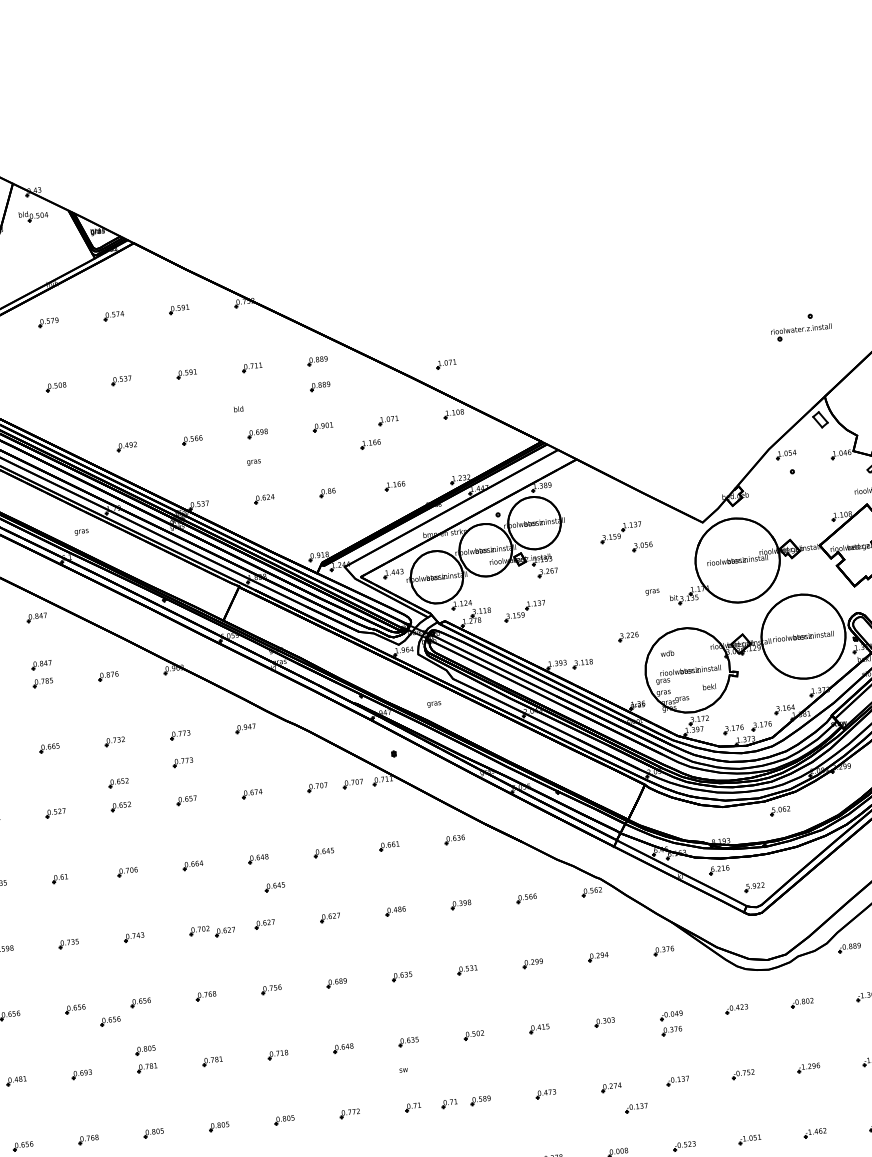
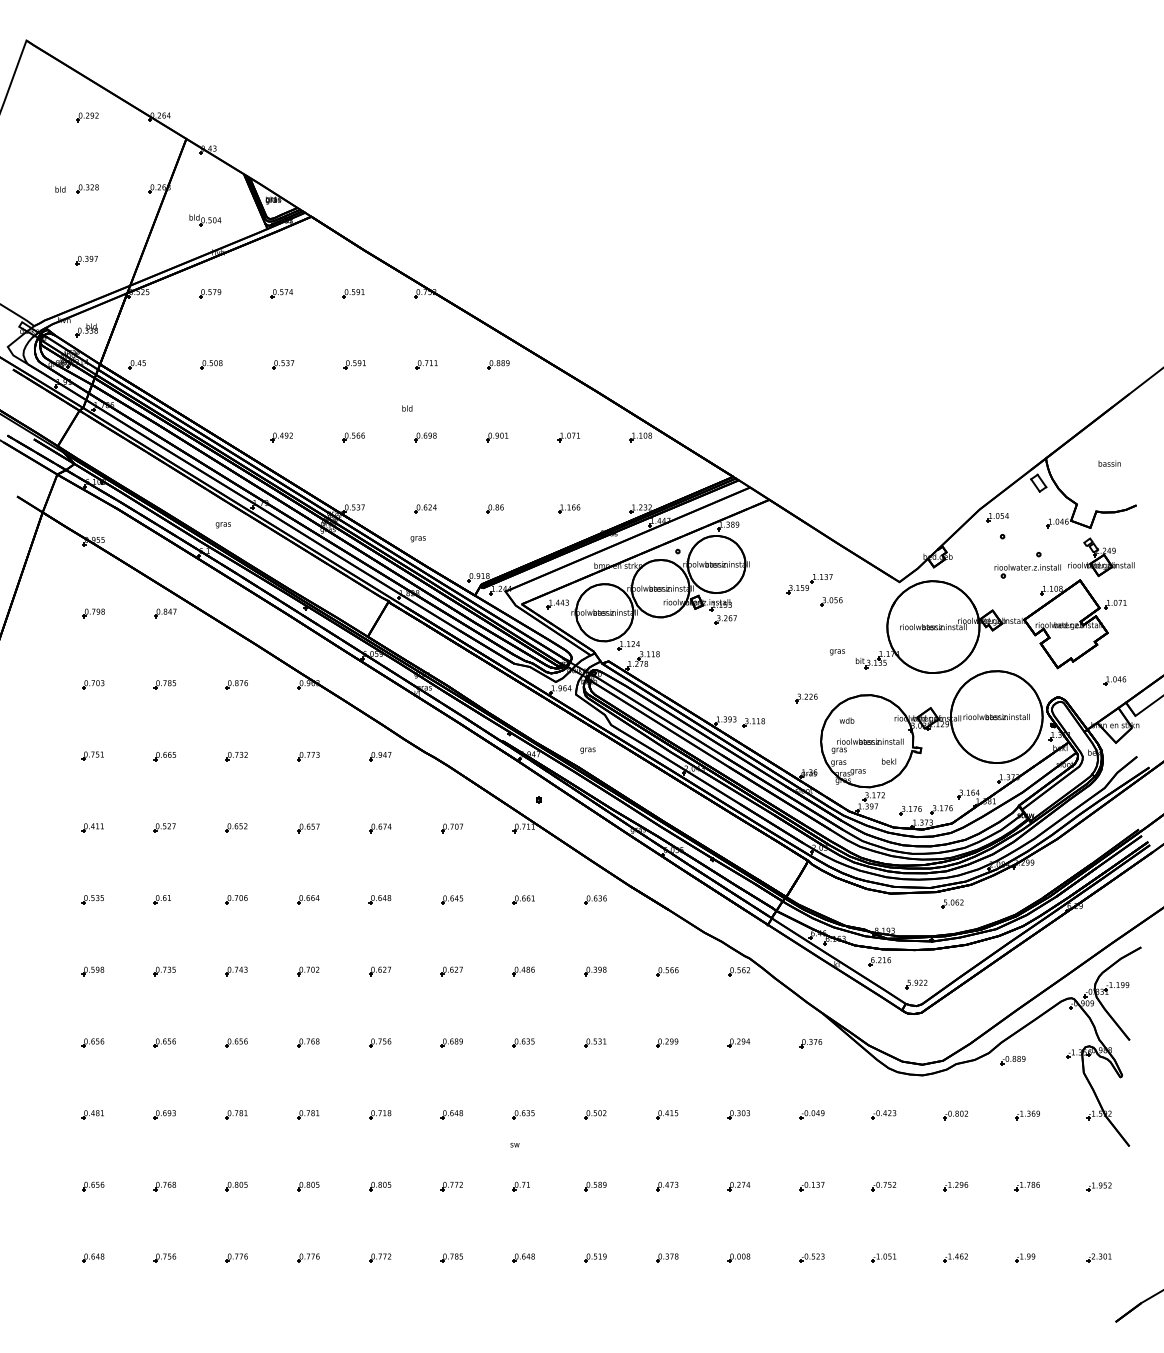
part: (33, 216) -> (205, 220), moved
part: (800, 327) -> (1027, 565), moved
part: (445, 364) -> (637, 382), removed
part: (320, 386) -> (498, 392), removed
part: (371, 443) -> (547, 460), removed
text: (253, 462) -> (417, 539), moved
part: (524, 611) -> (696, 659), removed
part: (41, 665) -> (165, 665), removed
part: (182, 762) -> (308, 786), removed
part: (118, 782) -> (236, 801), removed
part: (352, 784) -> (490, 828), removed
part: (275, 886) -> (395, 931), removed
part: (224, 932) -> (335, 975), removed
part: (110, 1020) -> (201, 1059), removed
part: (671, 1031) -> (810, 1131), removed
part: (145, 1050) -> (236, 1095), removed
part: (448, 1103) -> (560, 1186), removed
part: (636, 1108) -> (763, 1211), removed

